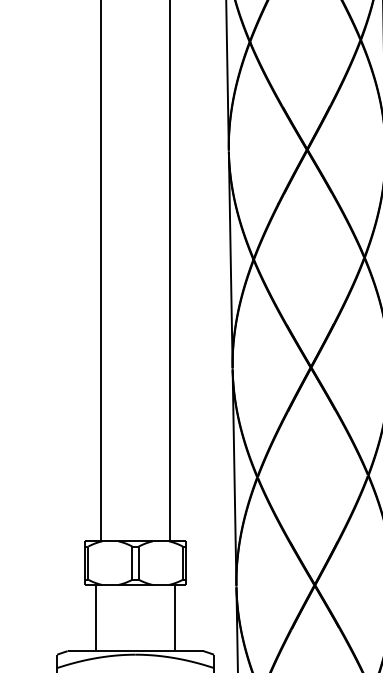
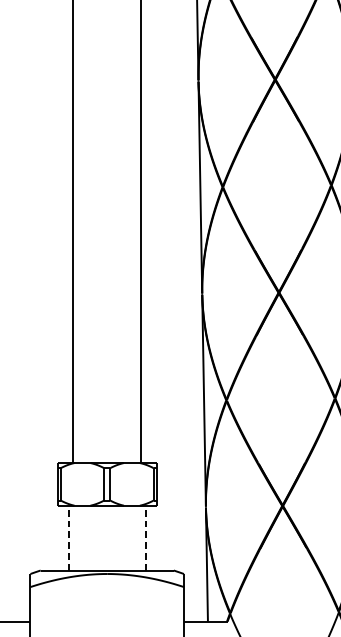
line: (96, 617) -> (68, 537), solid -> dashed
line: (174, 617) -> (145, 537), solid -> dashed

